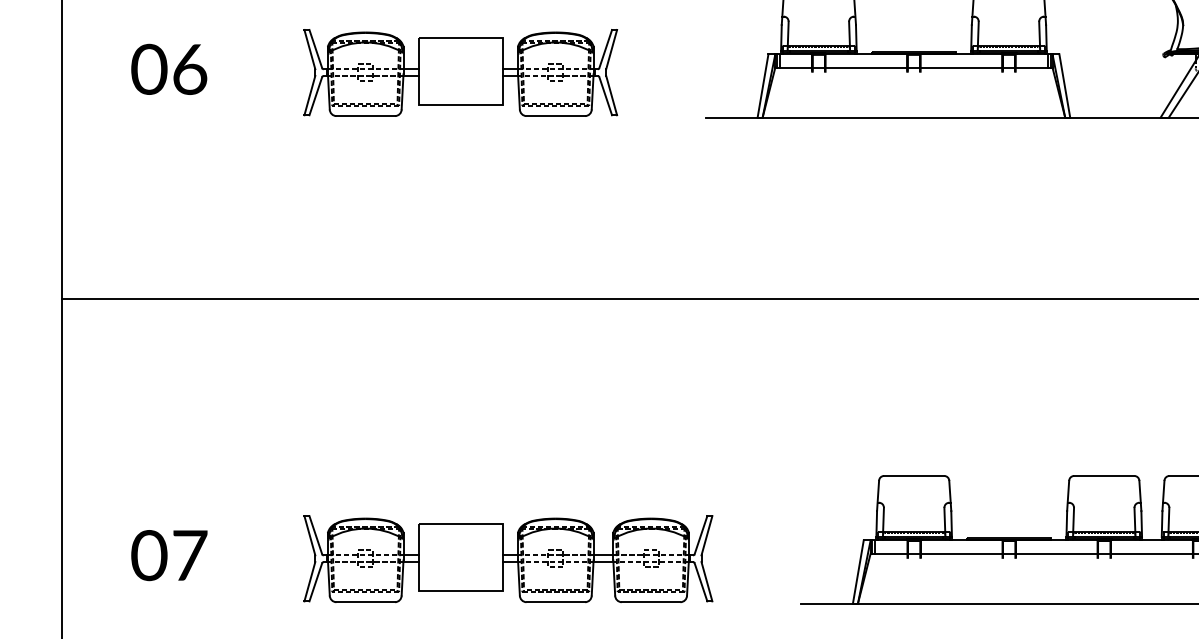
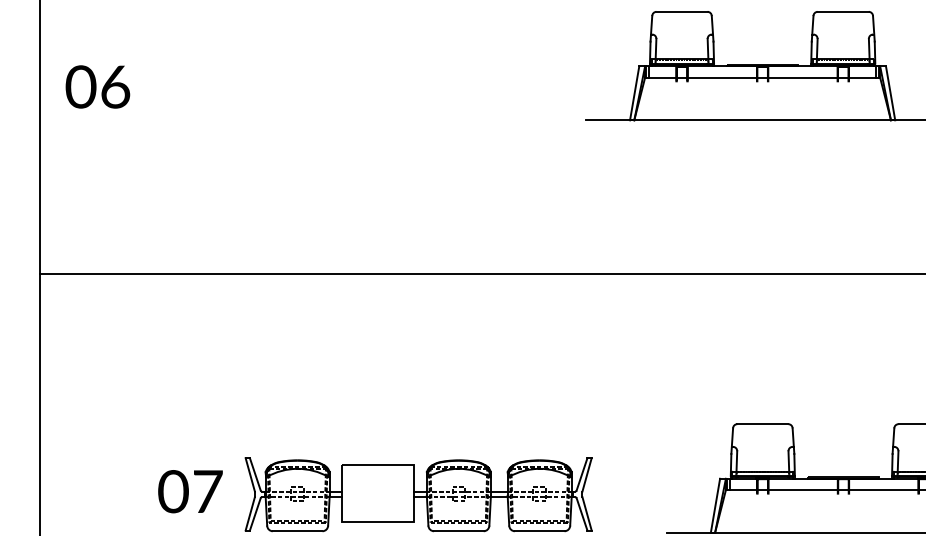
text: (169, 68) -> (98, 86), moved
part: (460, 72) -> (378, 81), removed
text: (169, 555) -> (190, 491), moved

